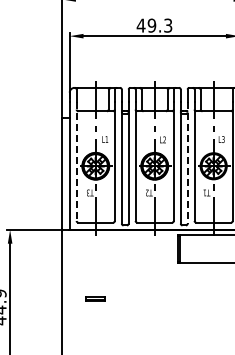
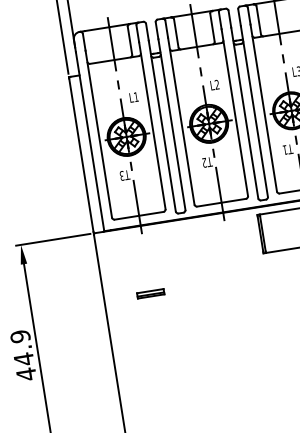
line: (76, 161) -> (98, 134), dashed -> solid
line: (187, 163) -> (254, 112), dashed -> solid
part: (95, 298) -> (150, 292), moved

